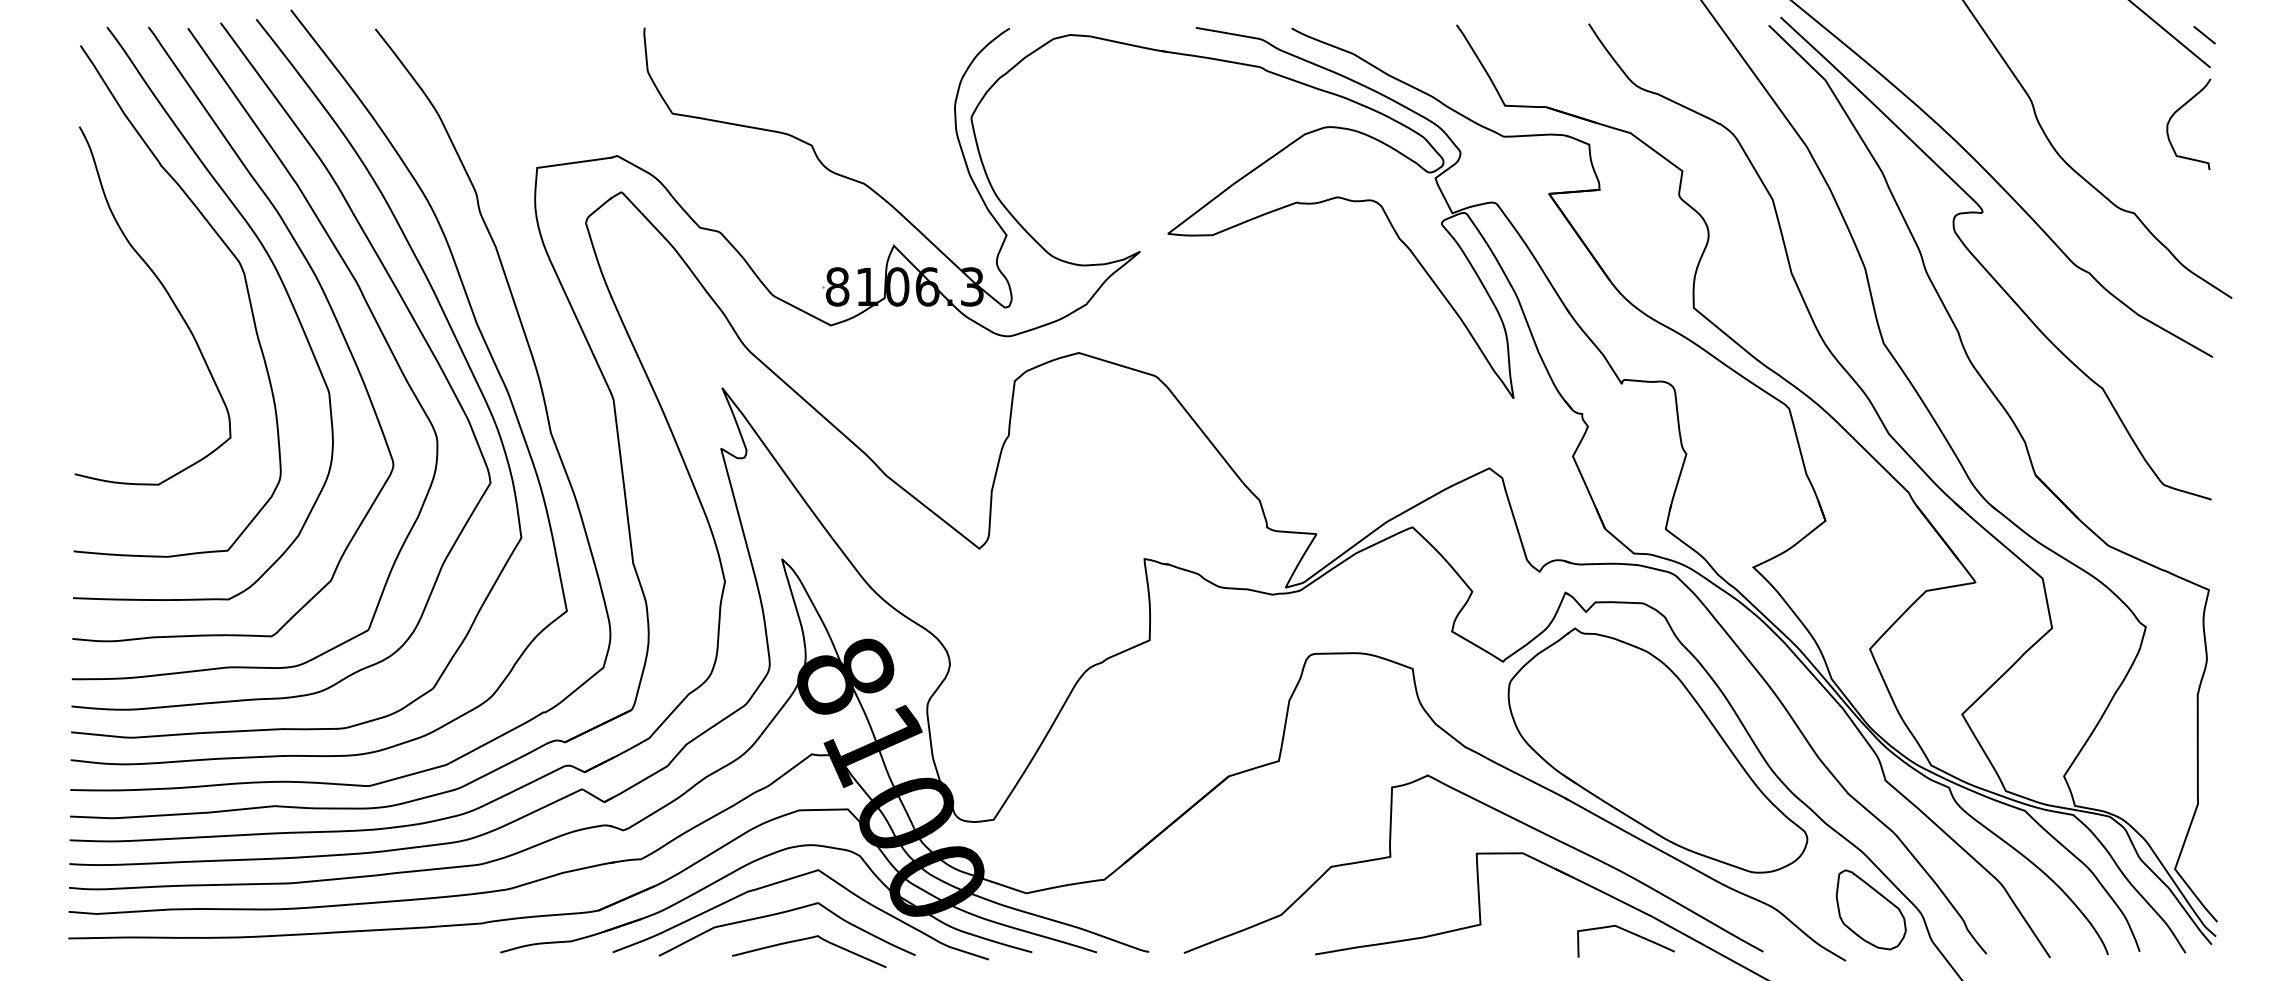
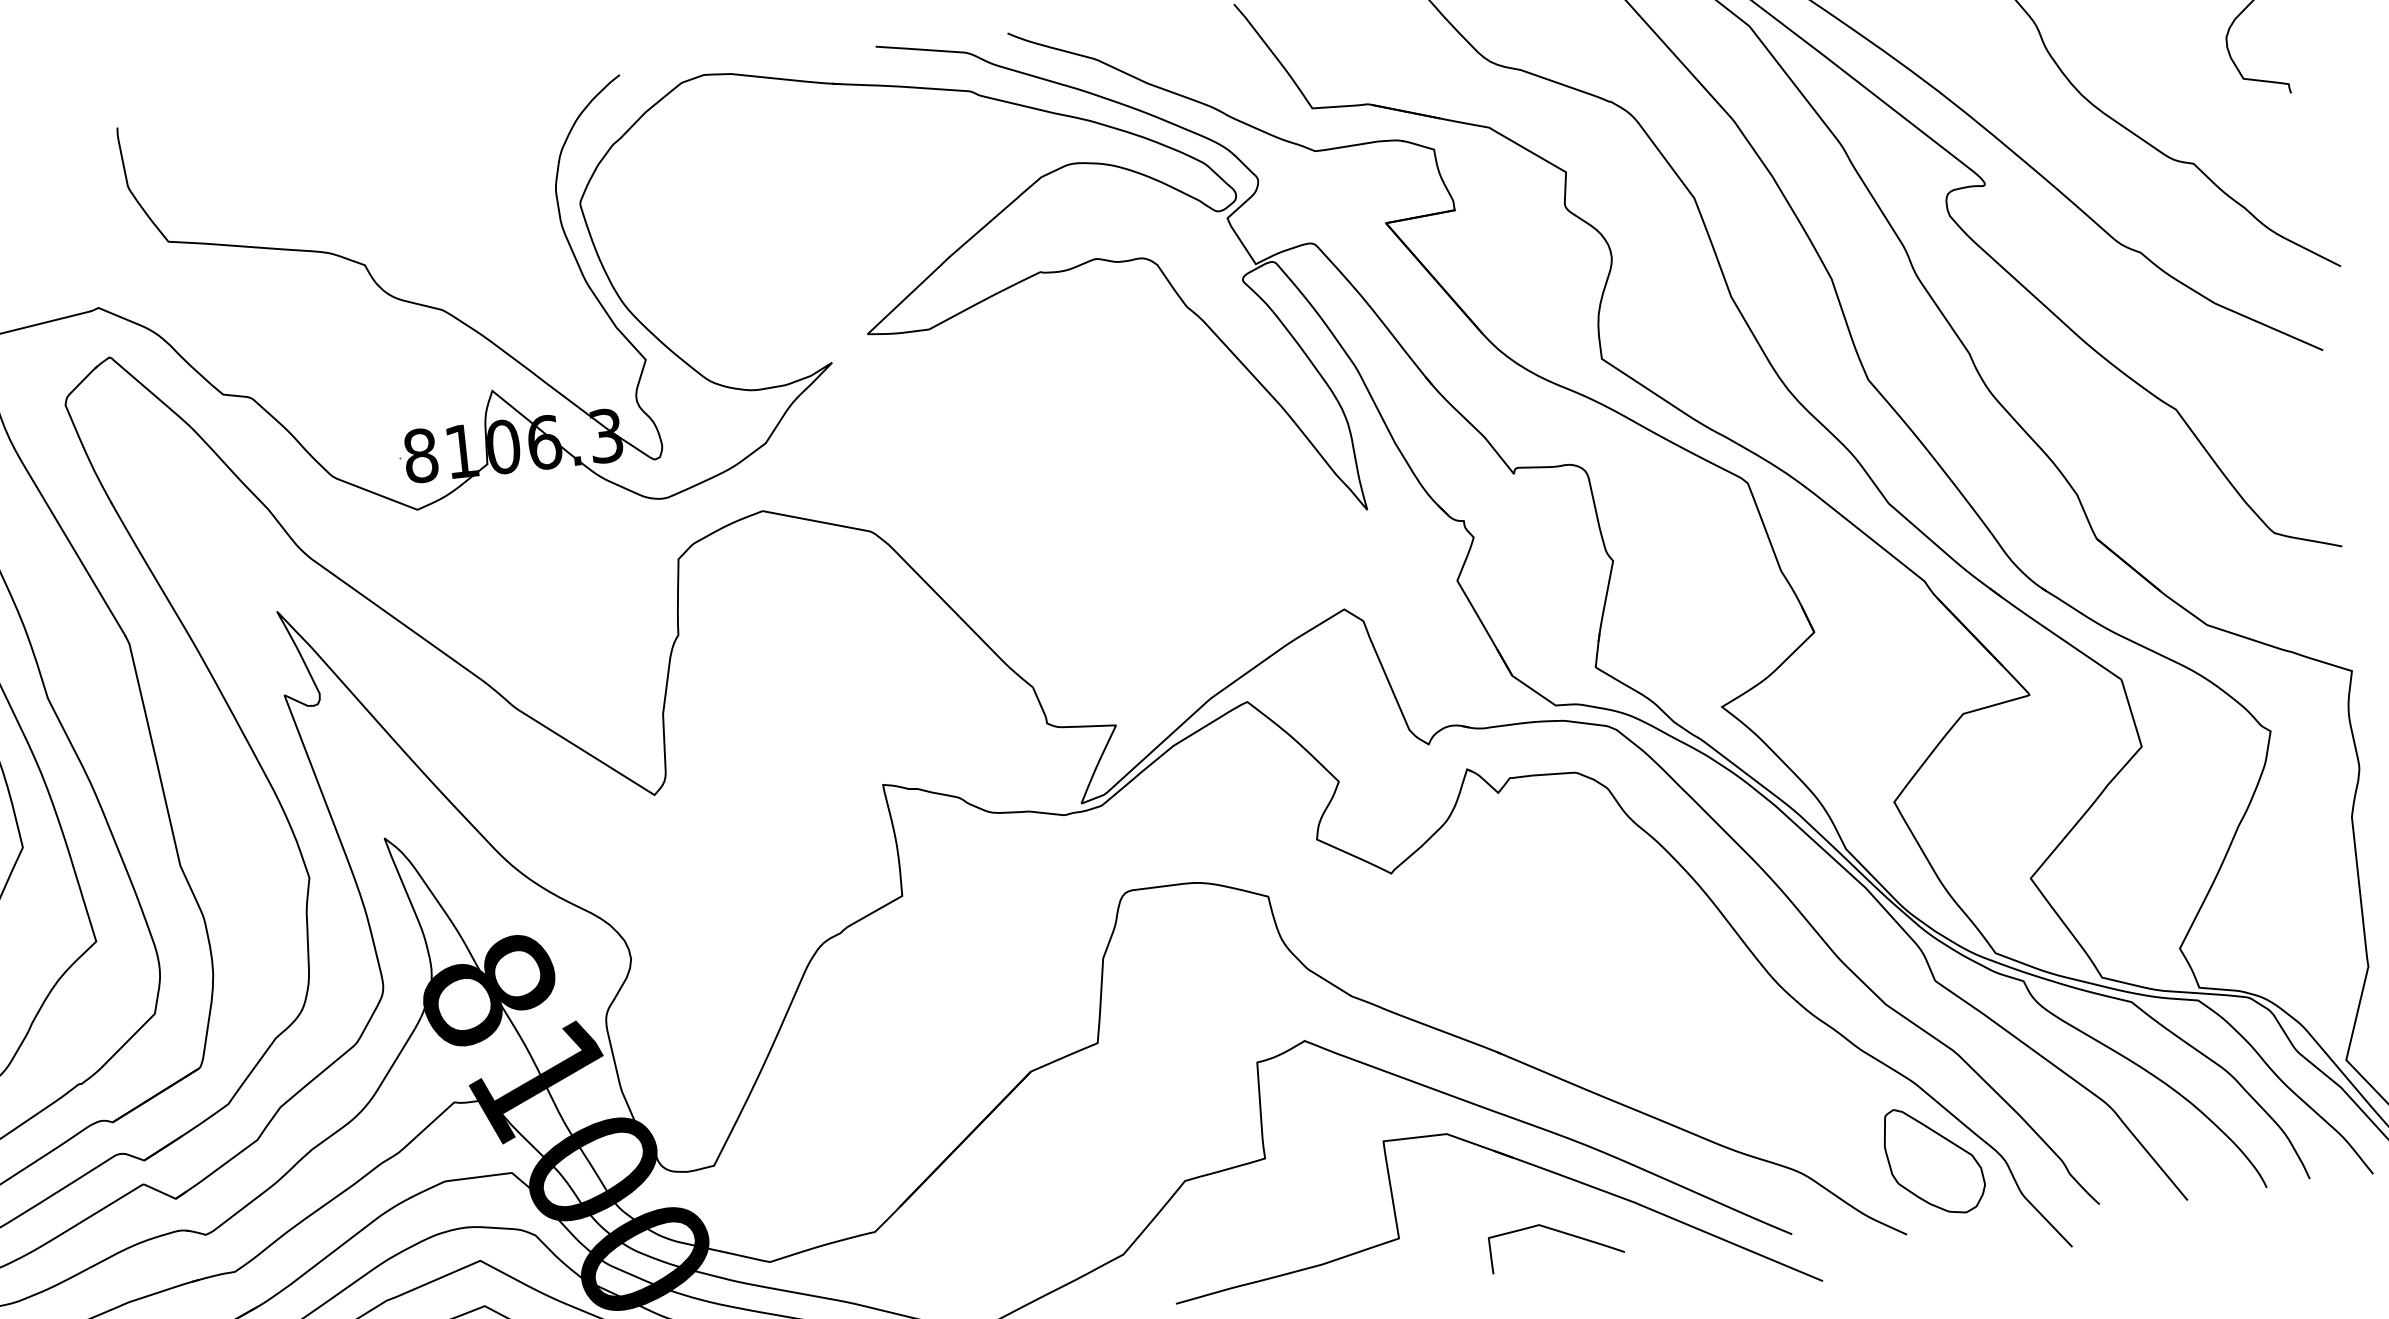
part: (1657, 750) -> (1616, 972), removed
curve: (1628, 932) -> (1558, 1232), moved

